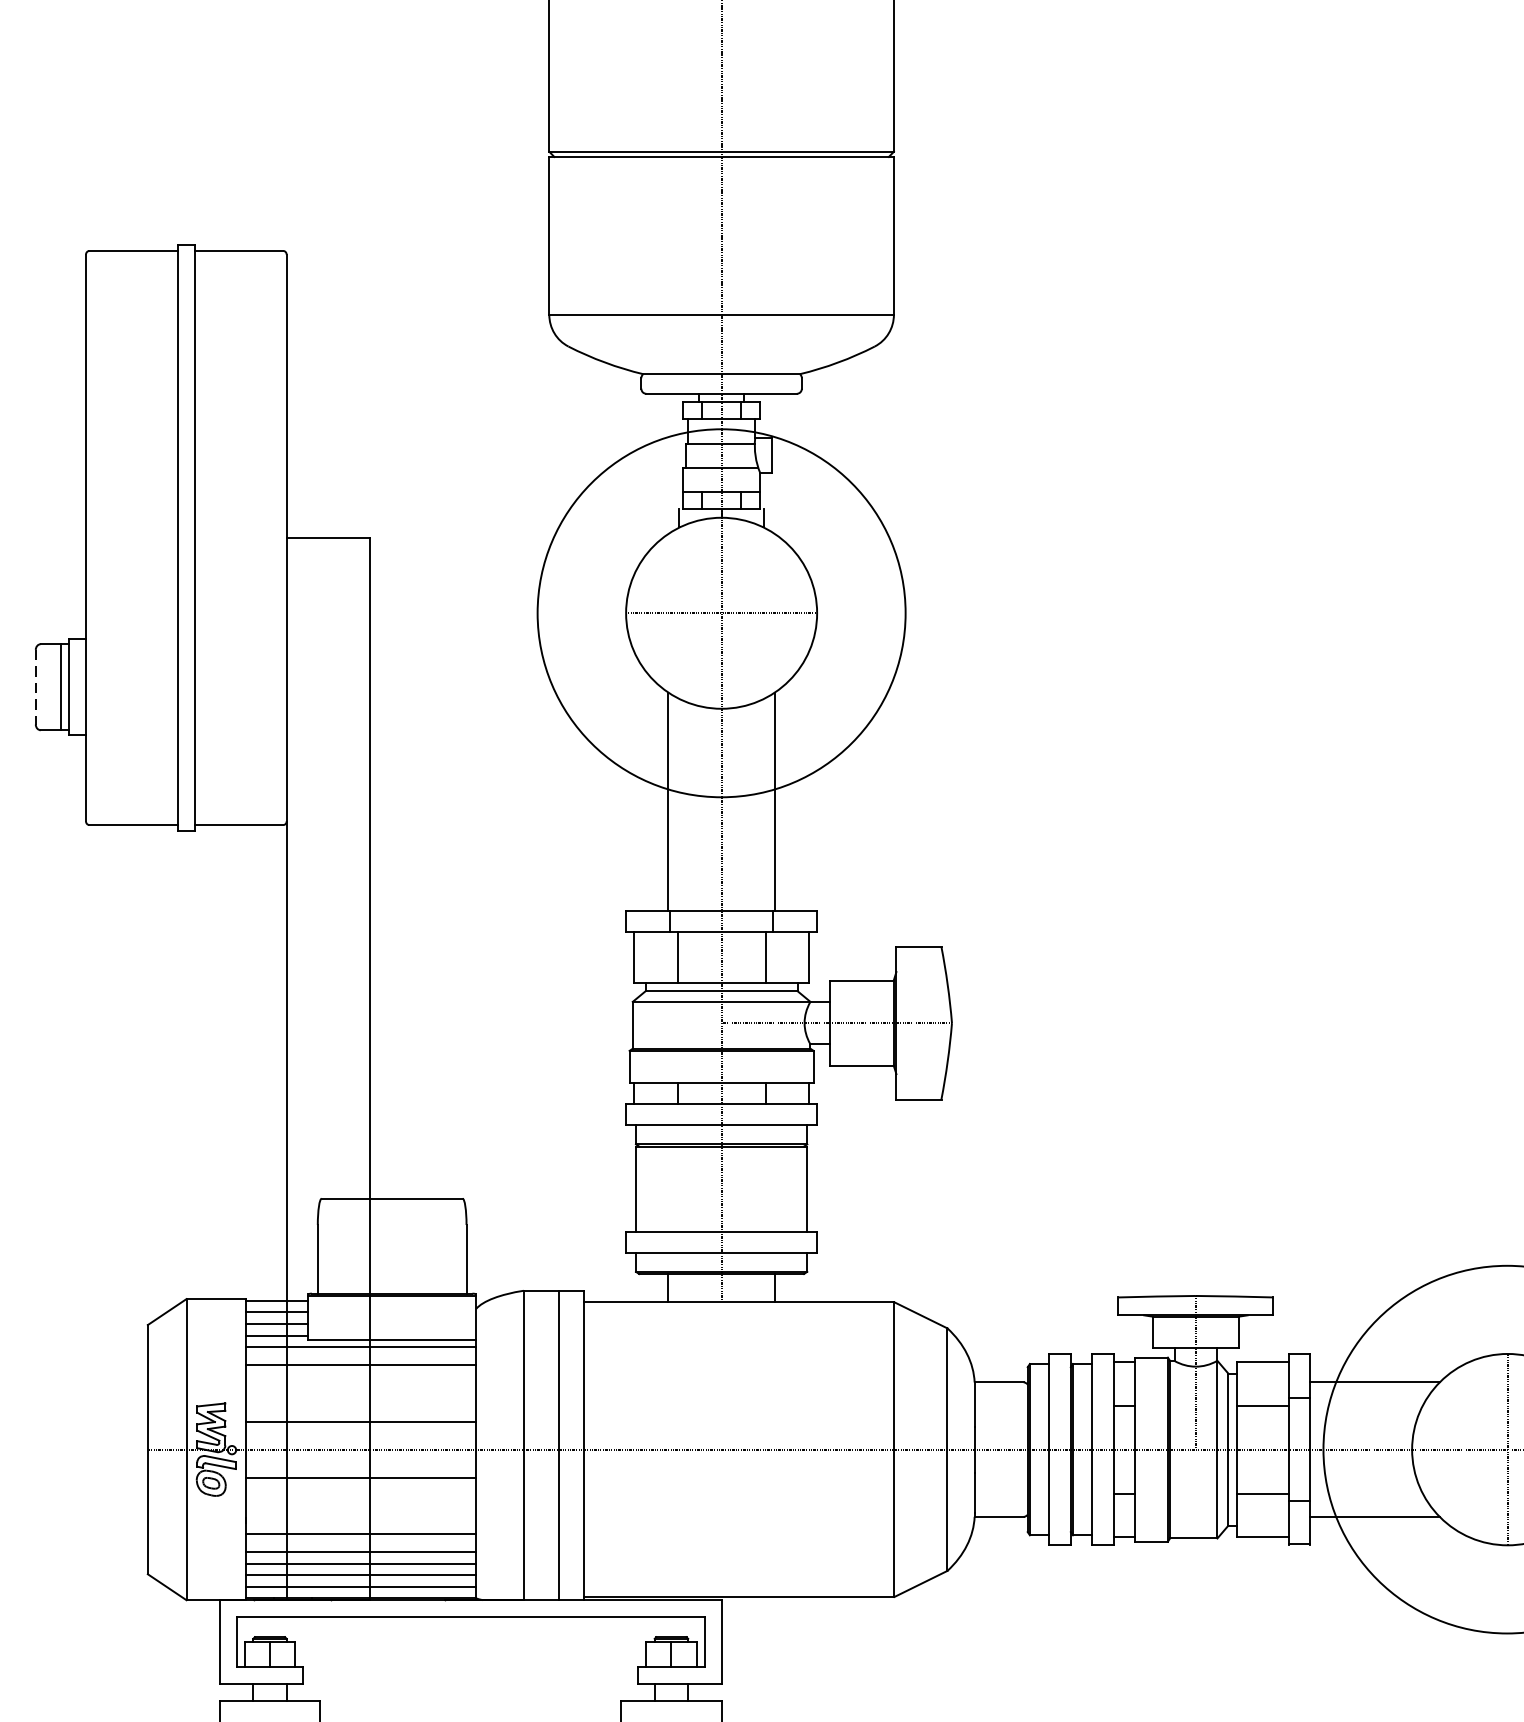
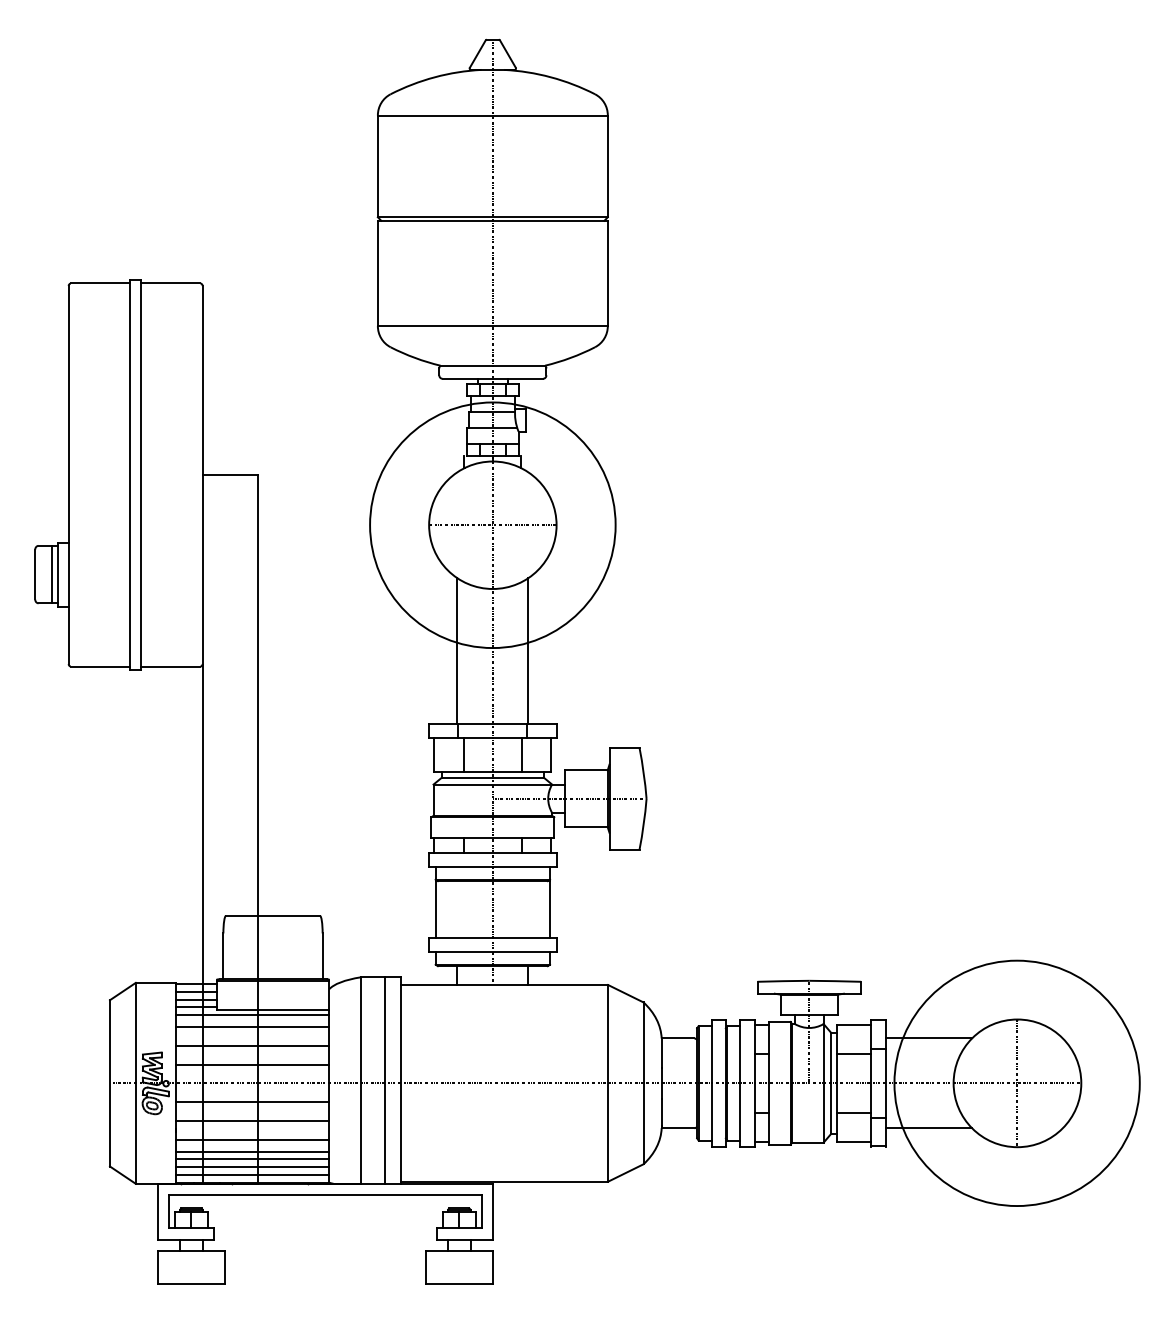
line: (36, 687) -> (35, 574), dashed -> solid
line: (361, 1392) -> (252, 1045), added
line: (361, 1505) -> (252, 1120), added

